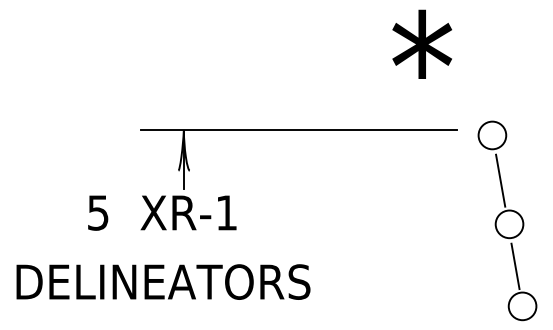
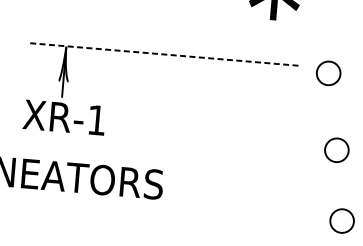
line: (299, 129) -> (164, 54), solid -> dashed
line: (500, 180) -> (332, 112), removed
line: (515, 266) -> (338, 186), removed

